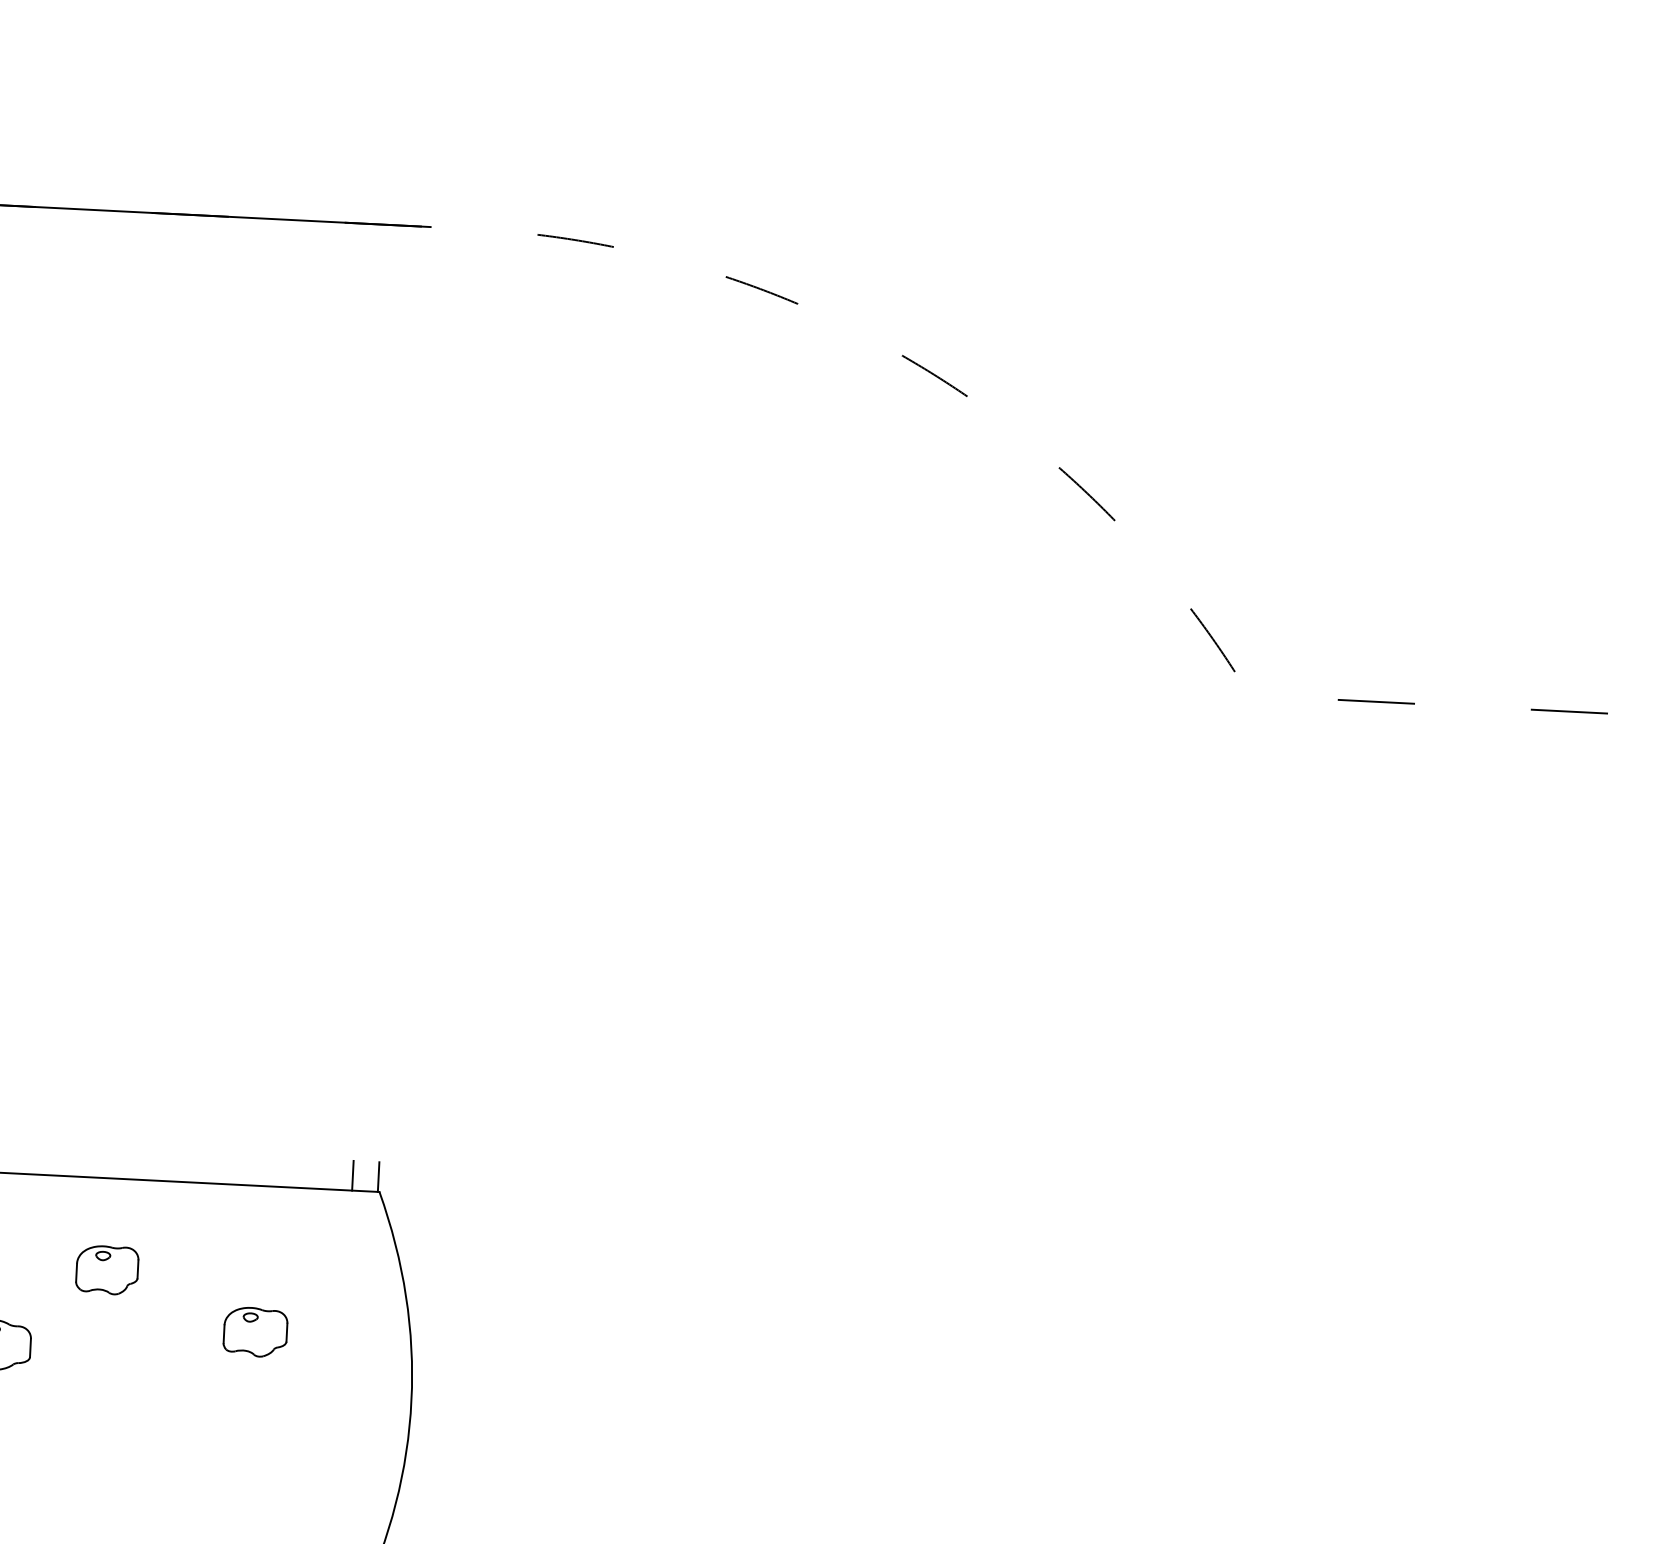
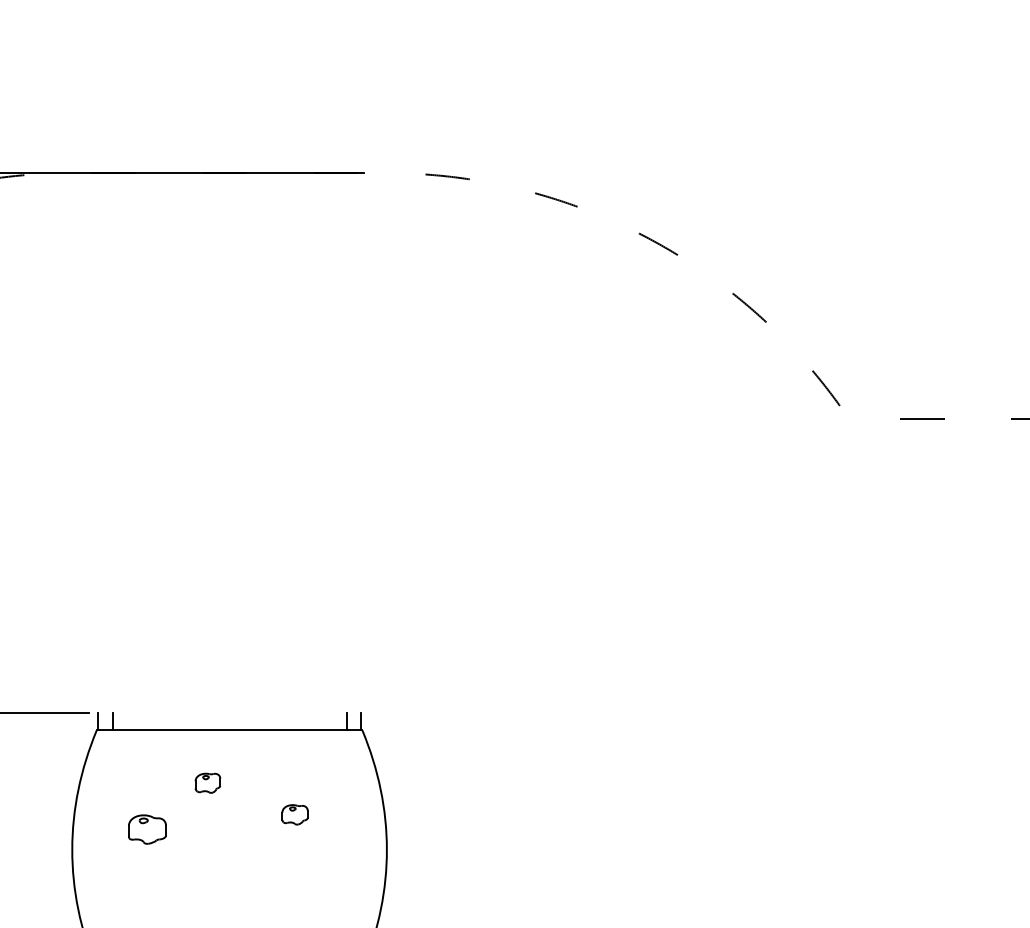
part: (106, 1268) -> (207, 782), size x0.7
part: (254, 1331) -> (294, 814), size x0.7

